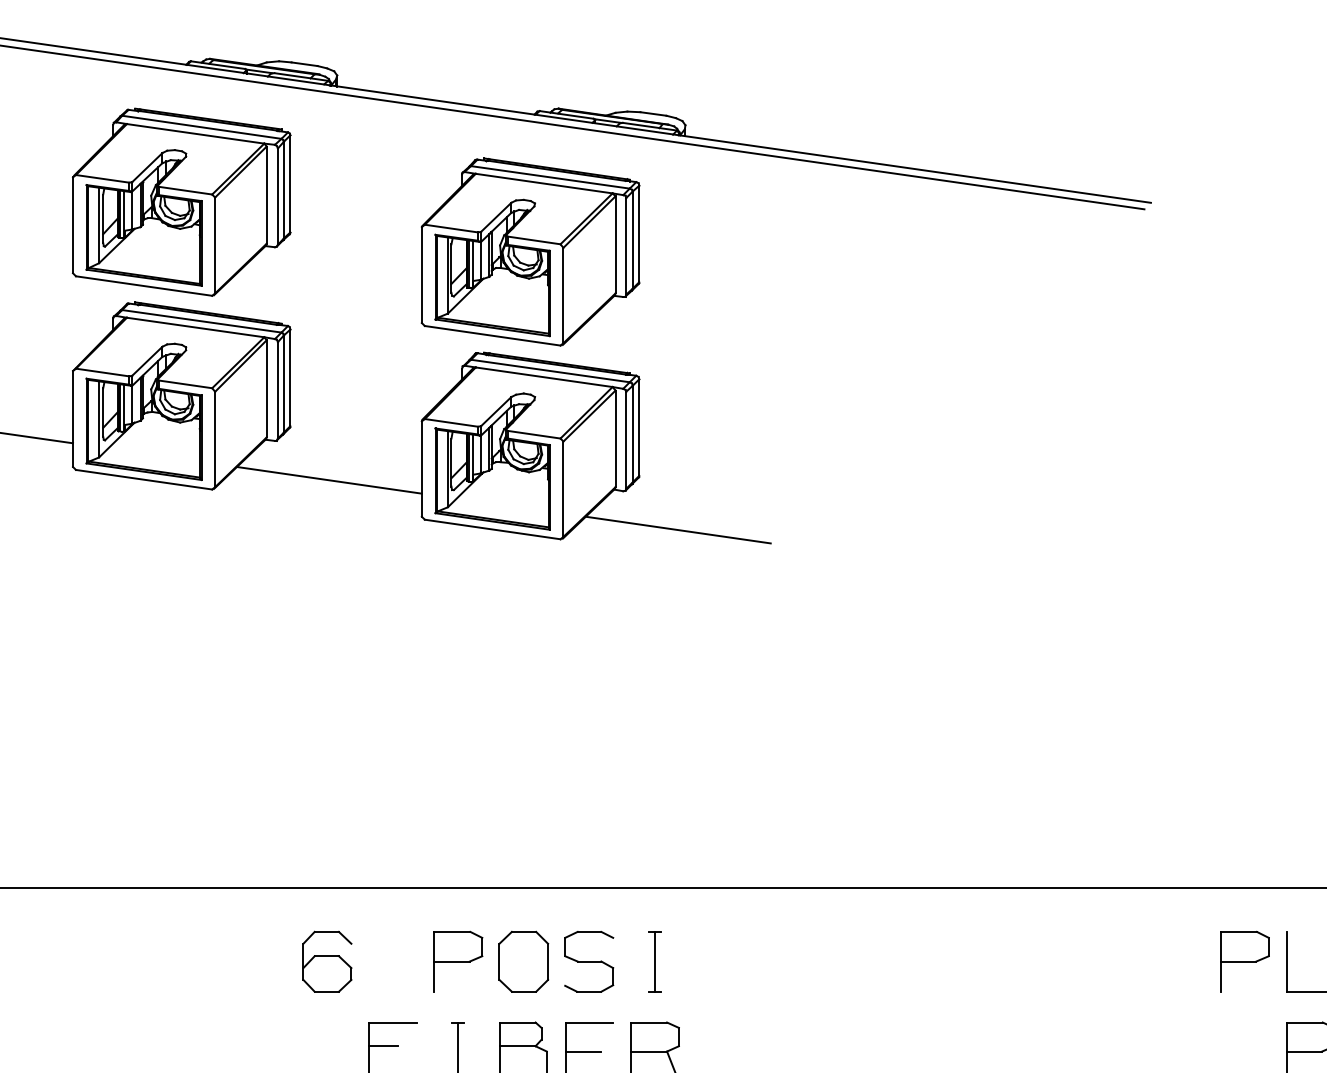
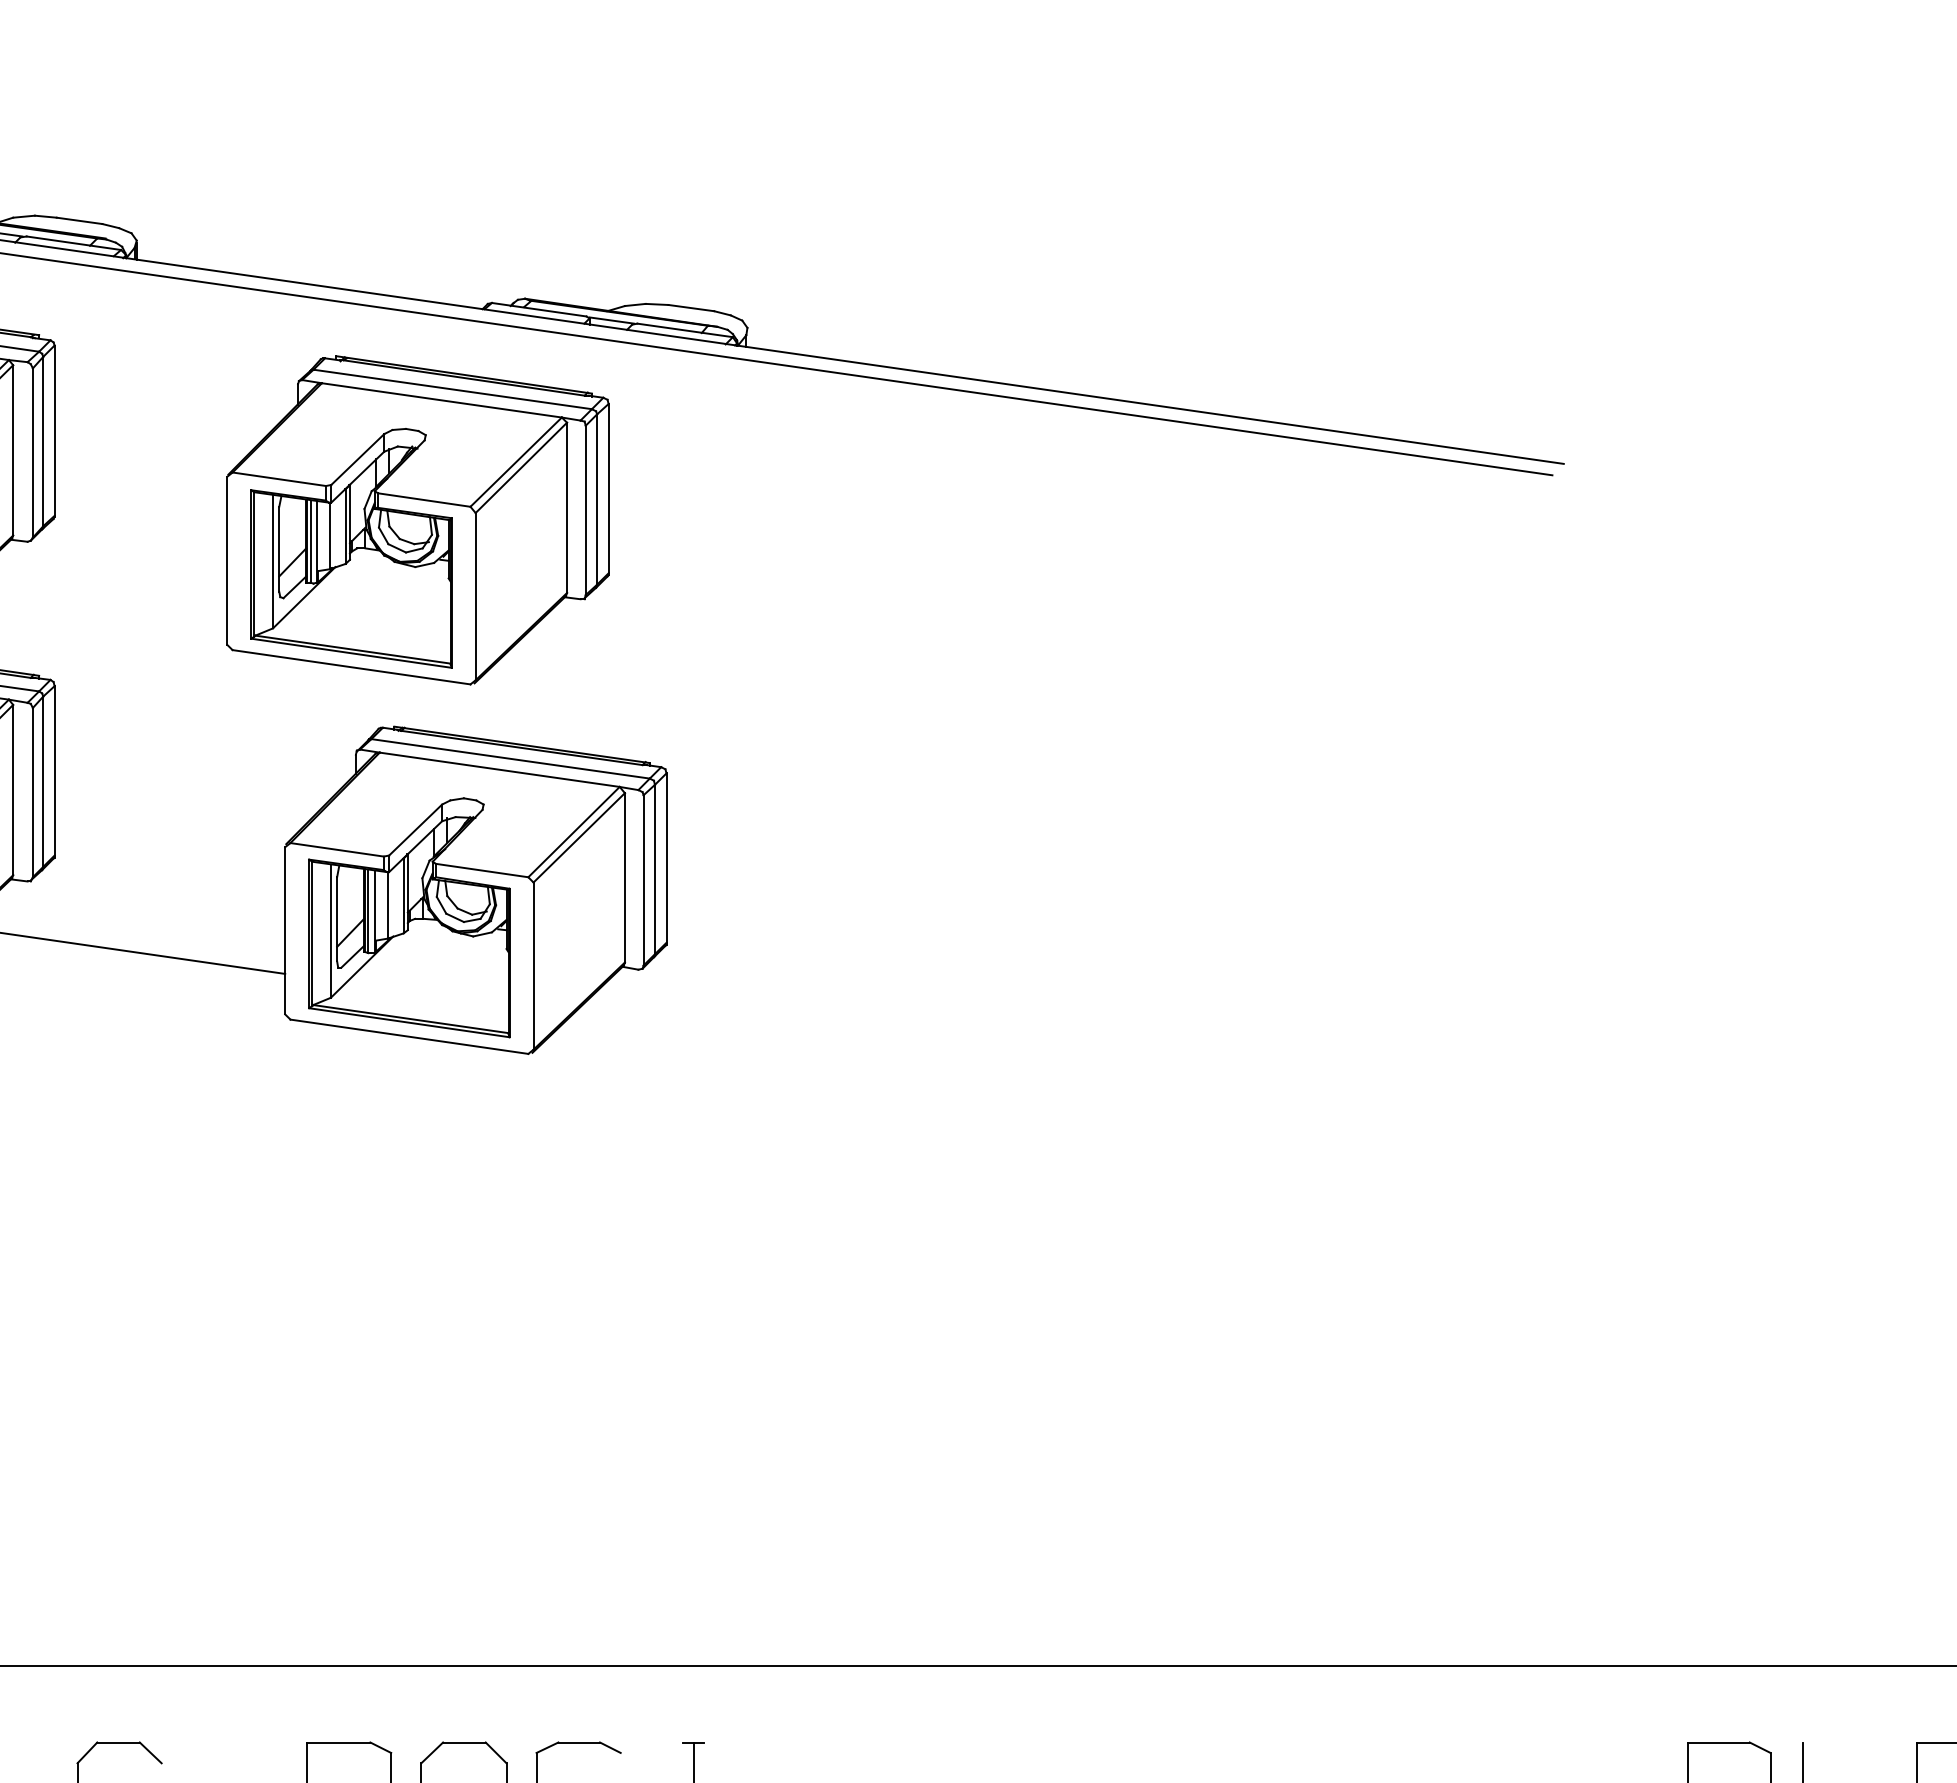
part: (530, 251) -> (417, 519), moved
line: (677, 529) -> (733, 1036), removed

